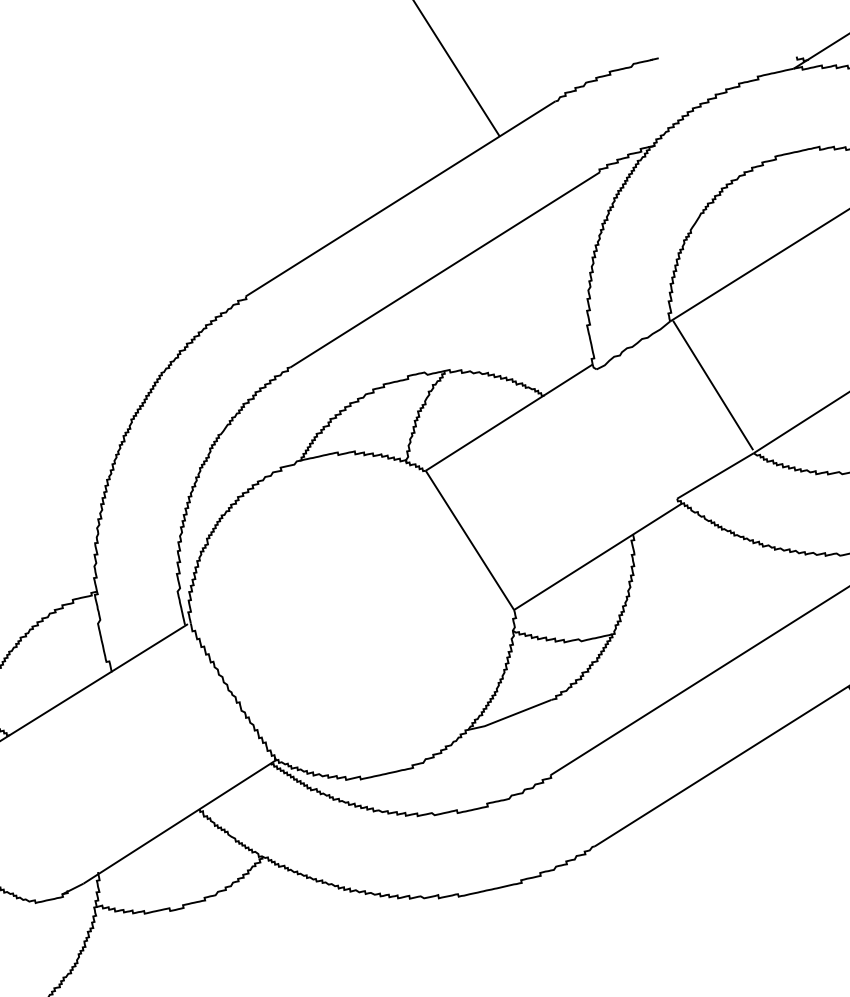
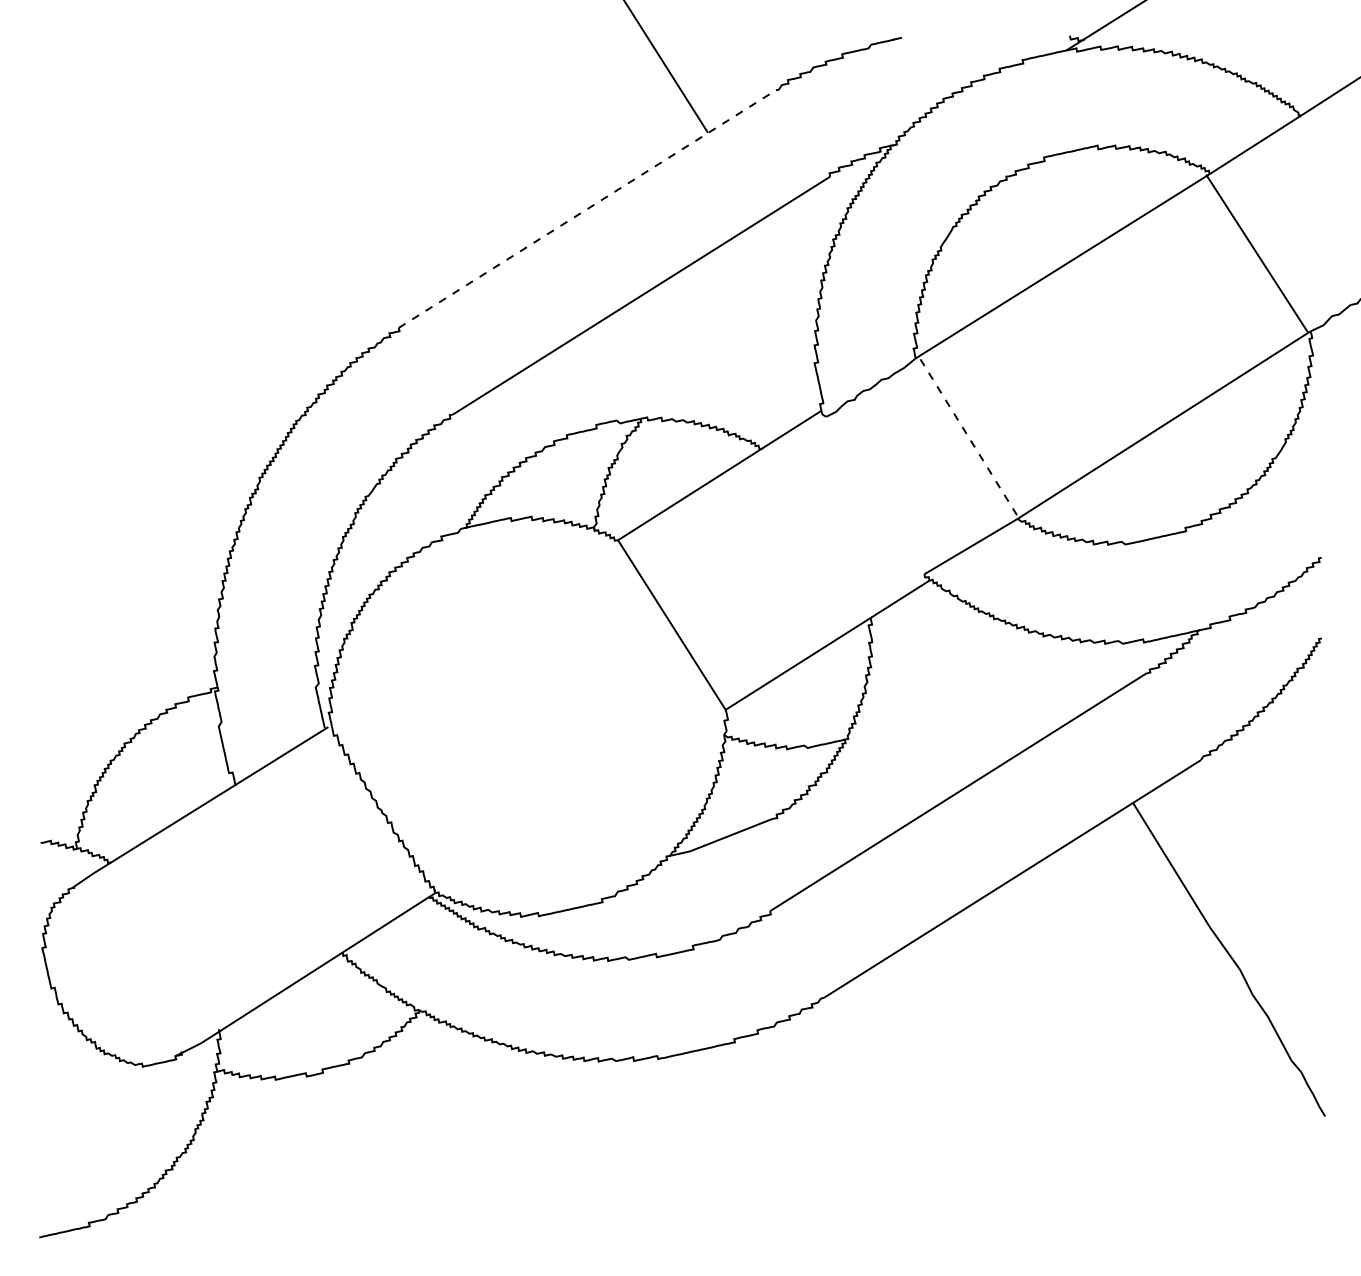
line: (400, 199) -> (587, 209), solid -> dashed
line: (713, 385) -> (968, 436), solid -> dashed

